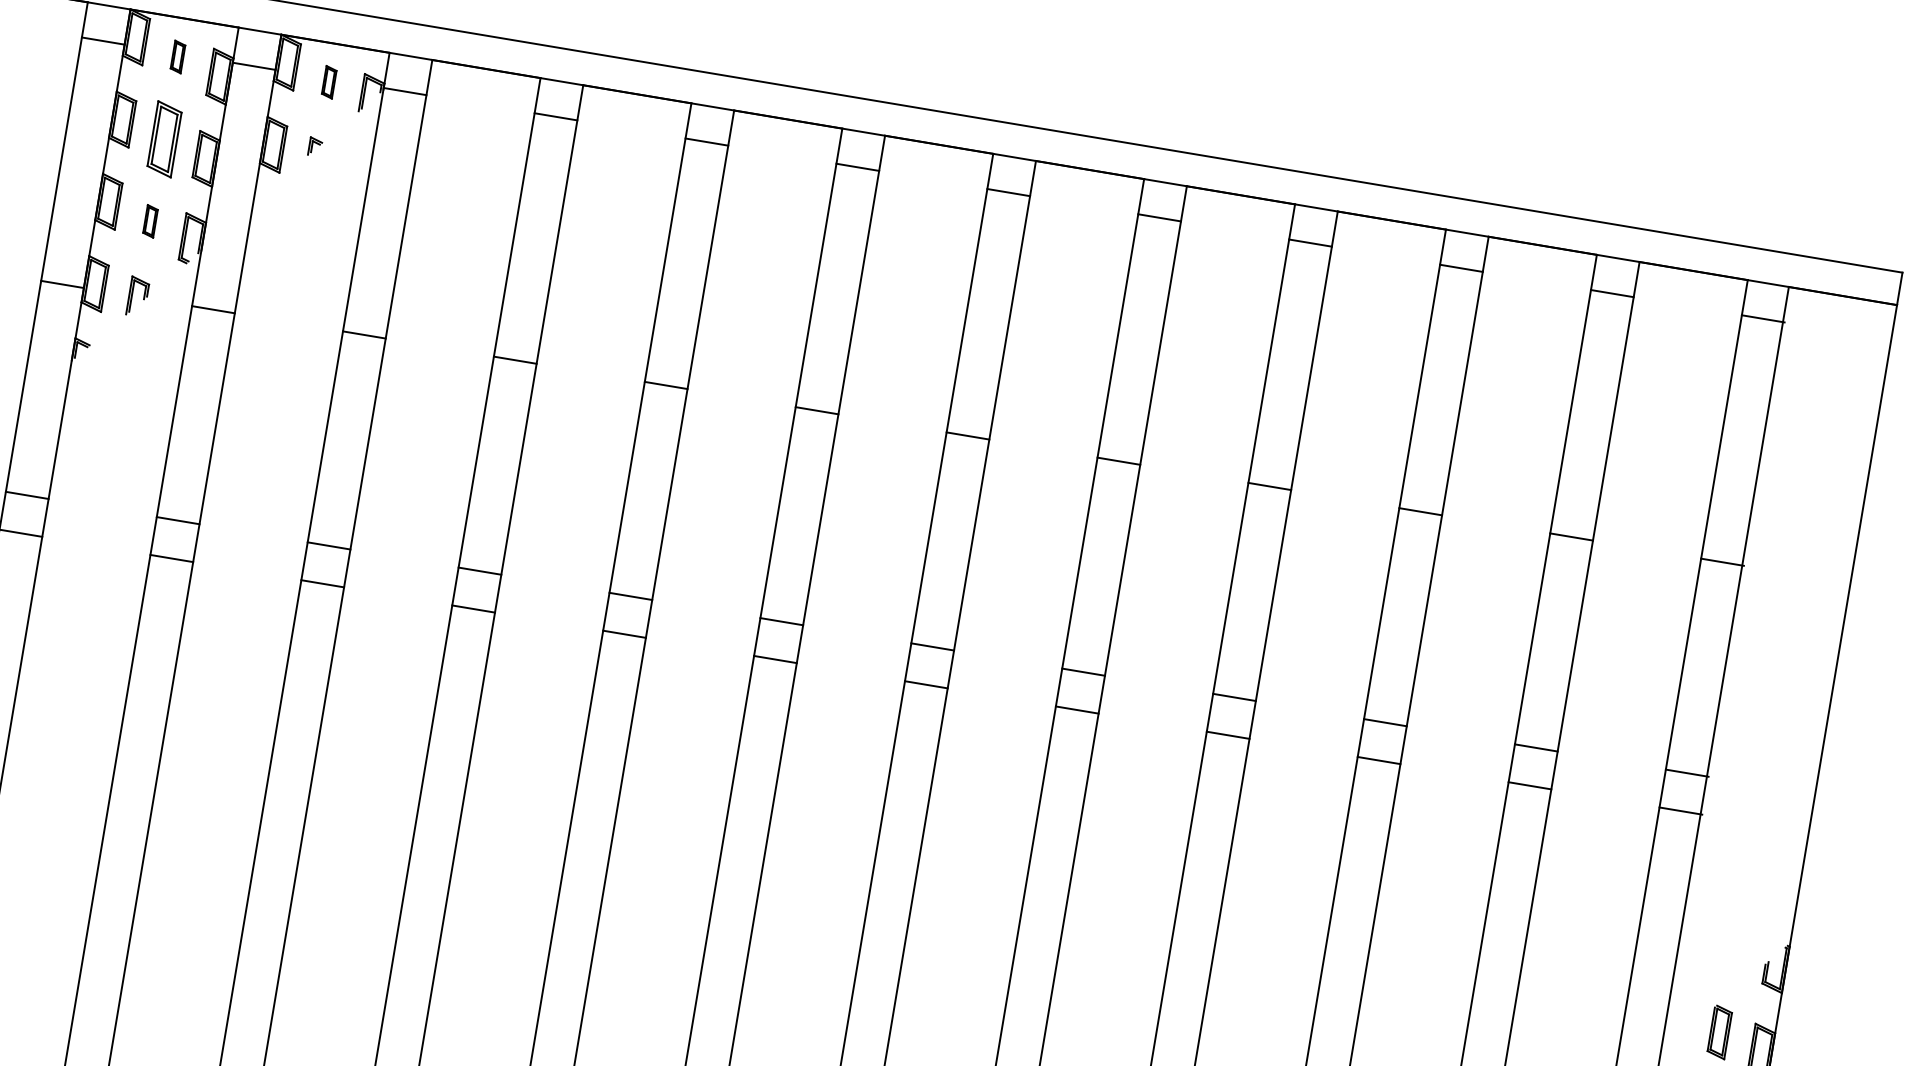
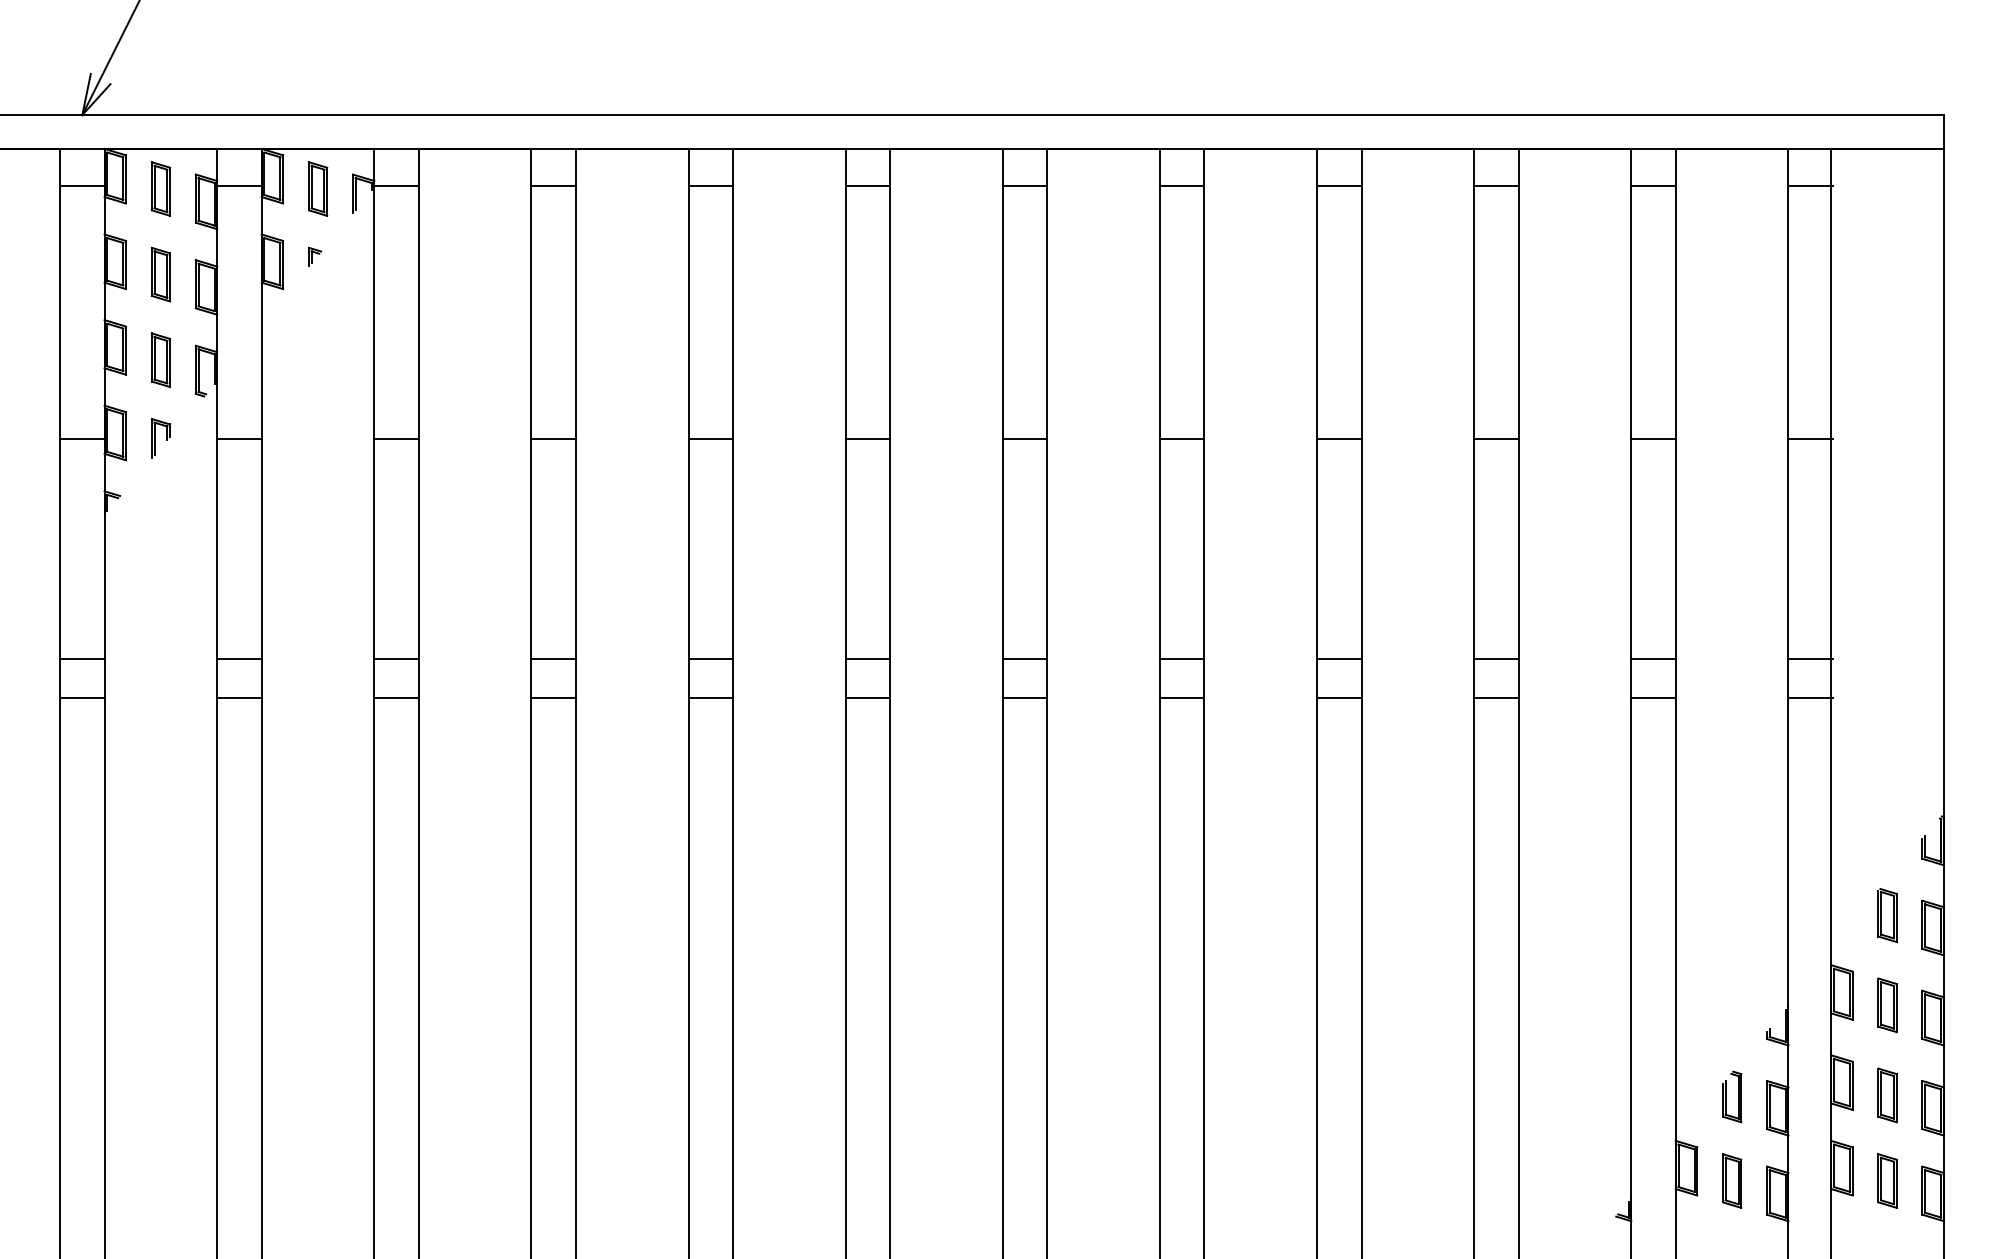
part: (177, 56) -> (160, 188), size x1.67
part: (329, 81) -> (318, 188), size x1.67
part: (164, 139) -> (160, 274), size x0.71
part: (150, 220) -> (160, 359), size x1.67

